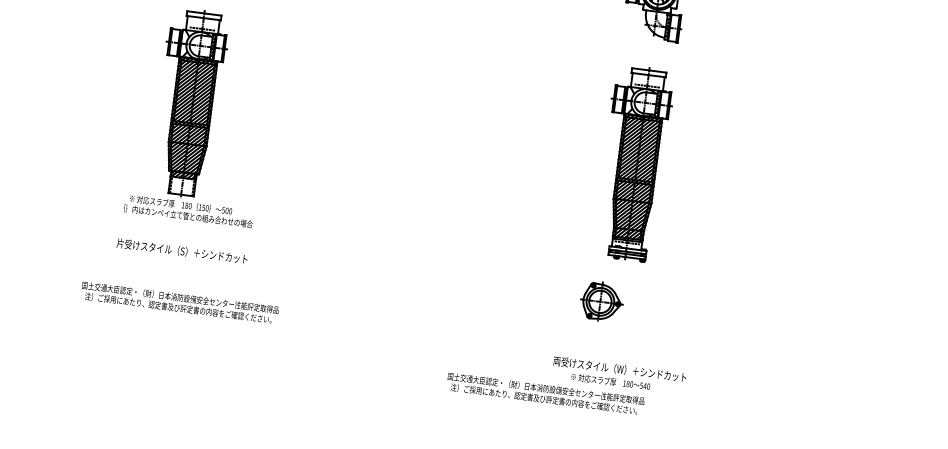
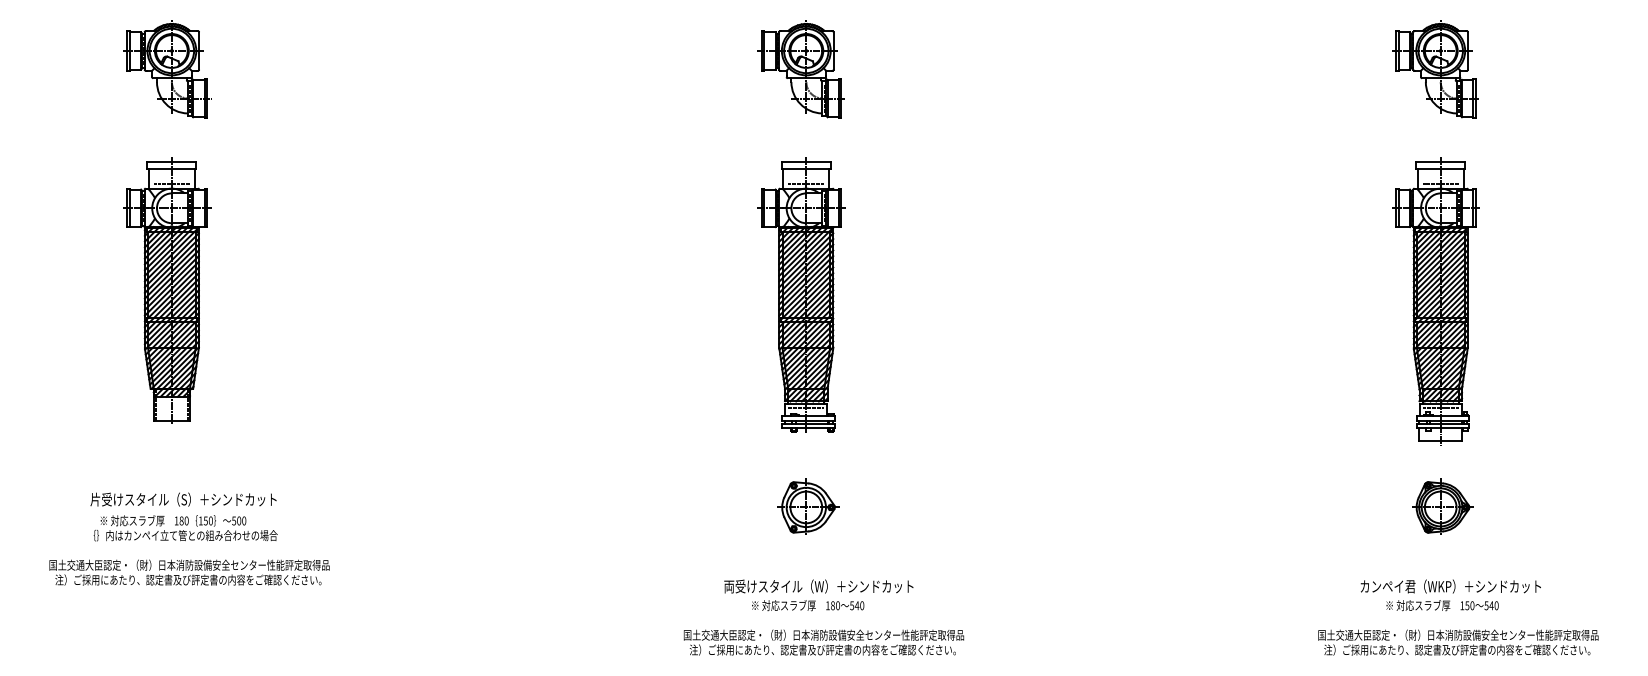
text: (188, 211) -> (185, 528), moved
part: (602, 301) -> (808, 506), moved
text: (545, 393) -> (823, 642), moved

